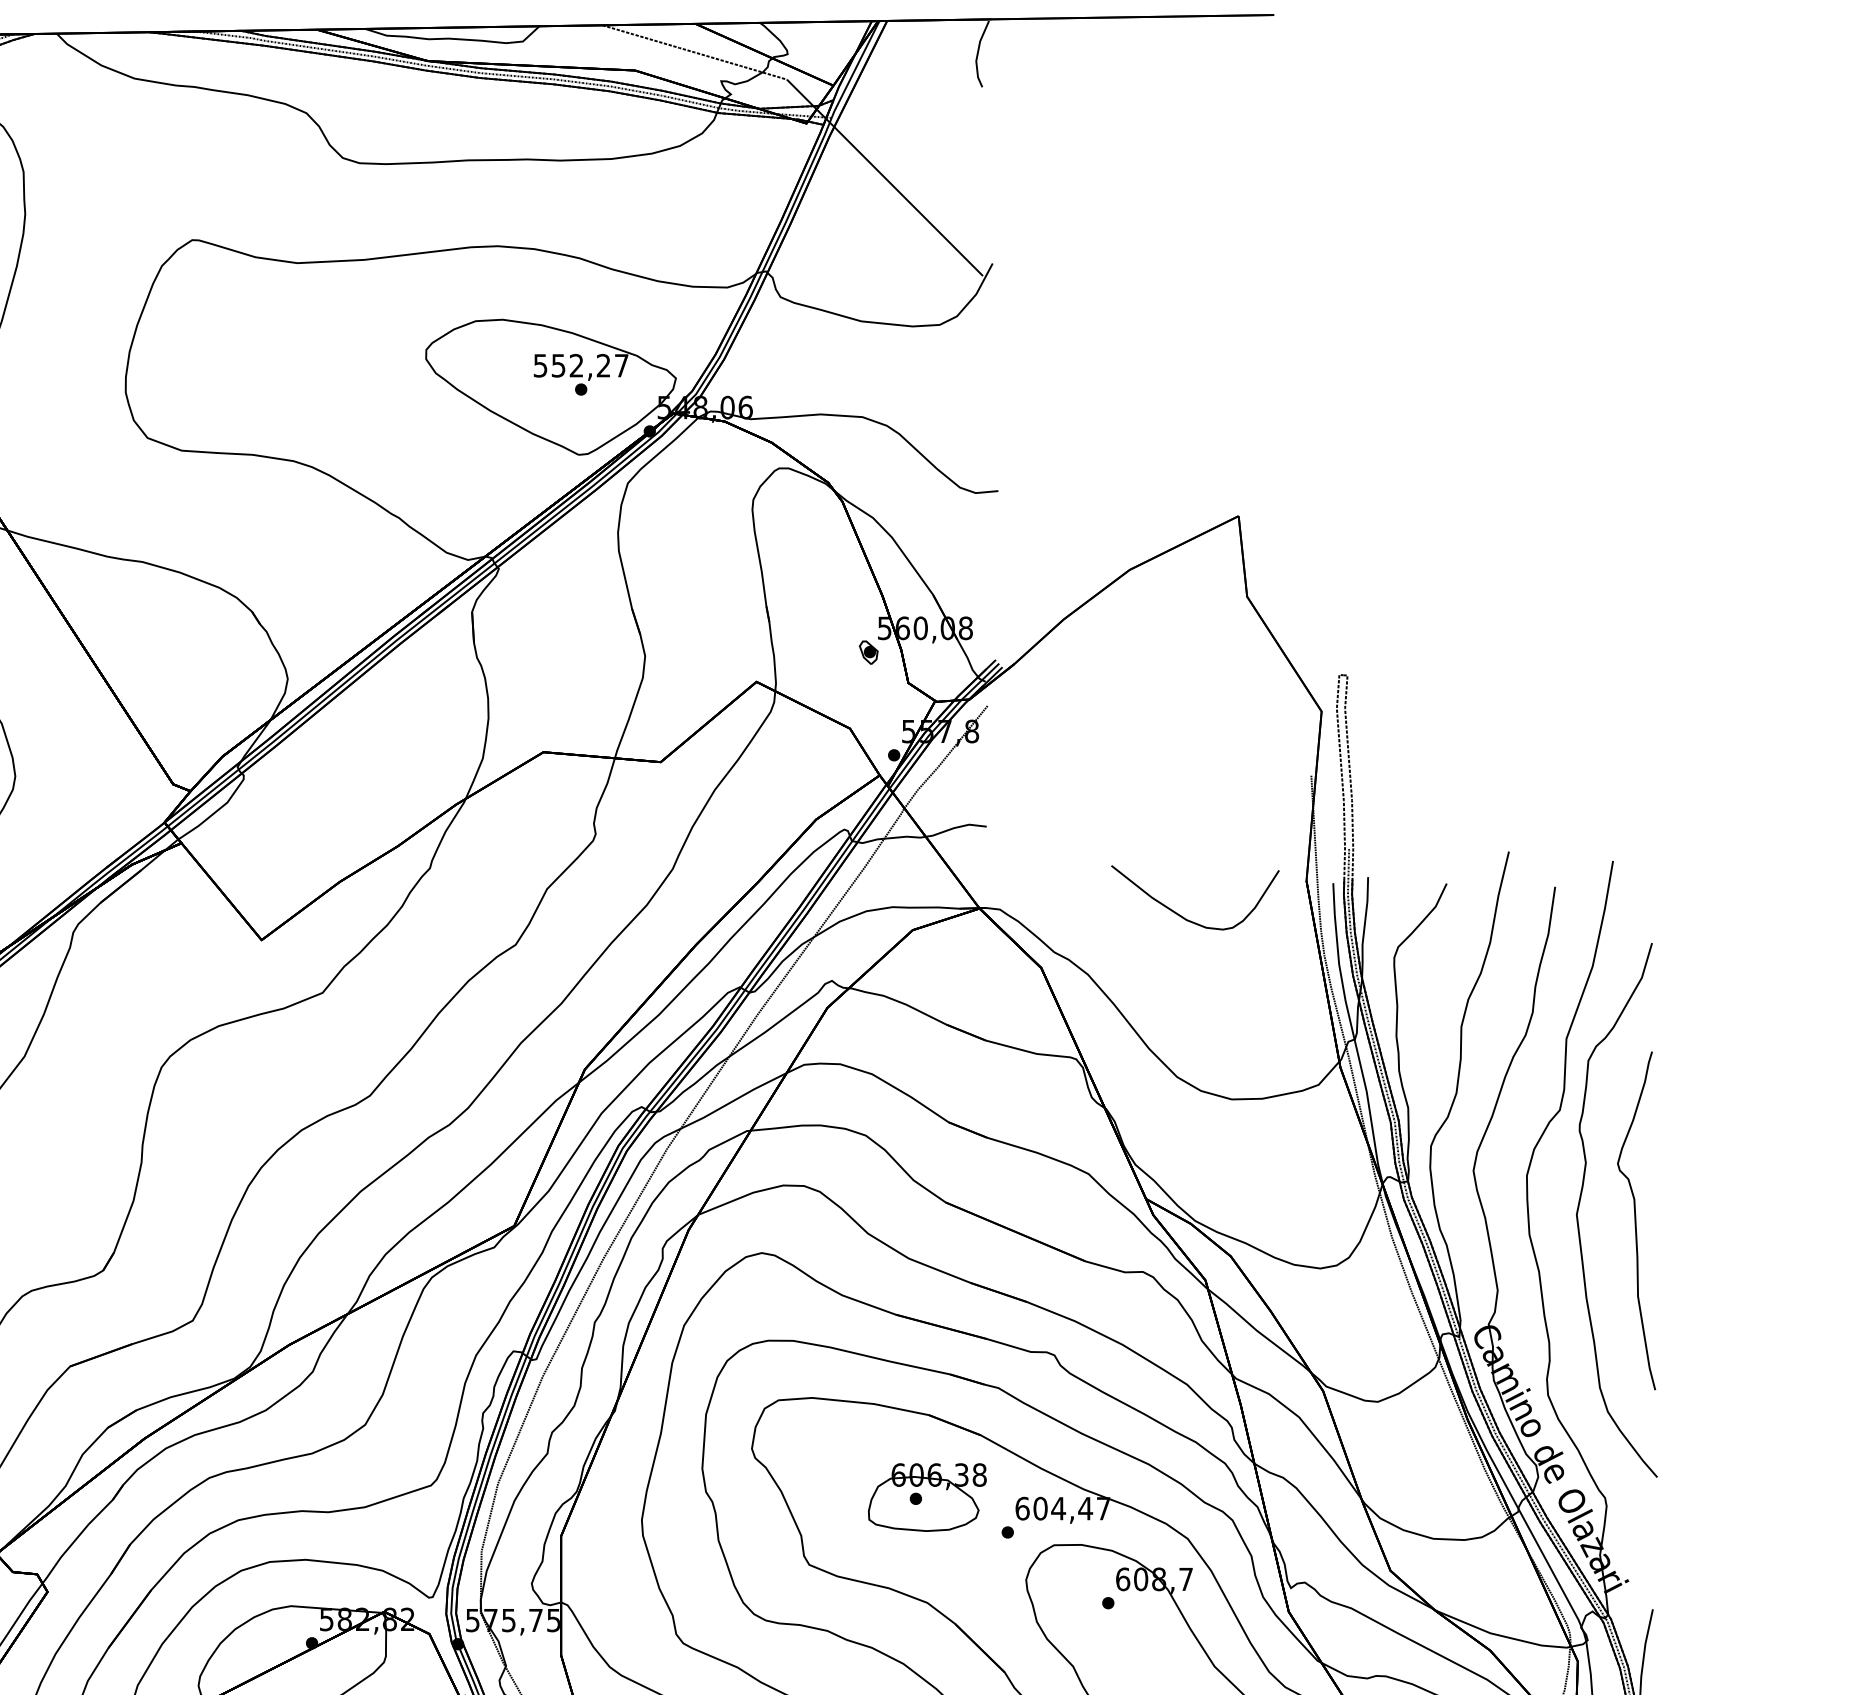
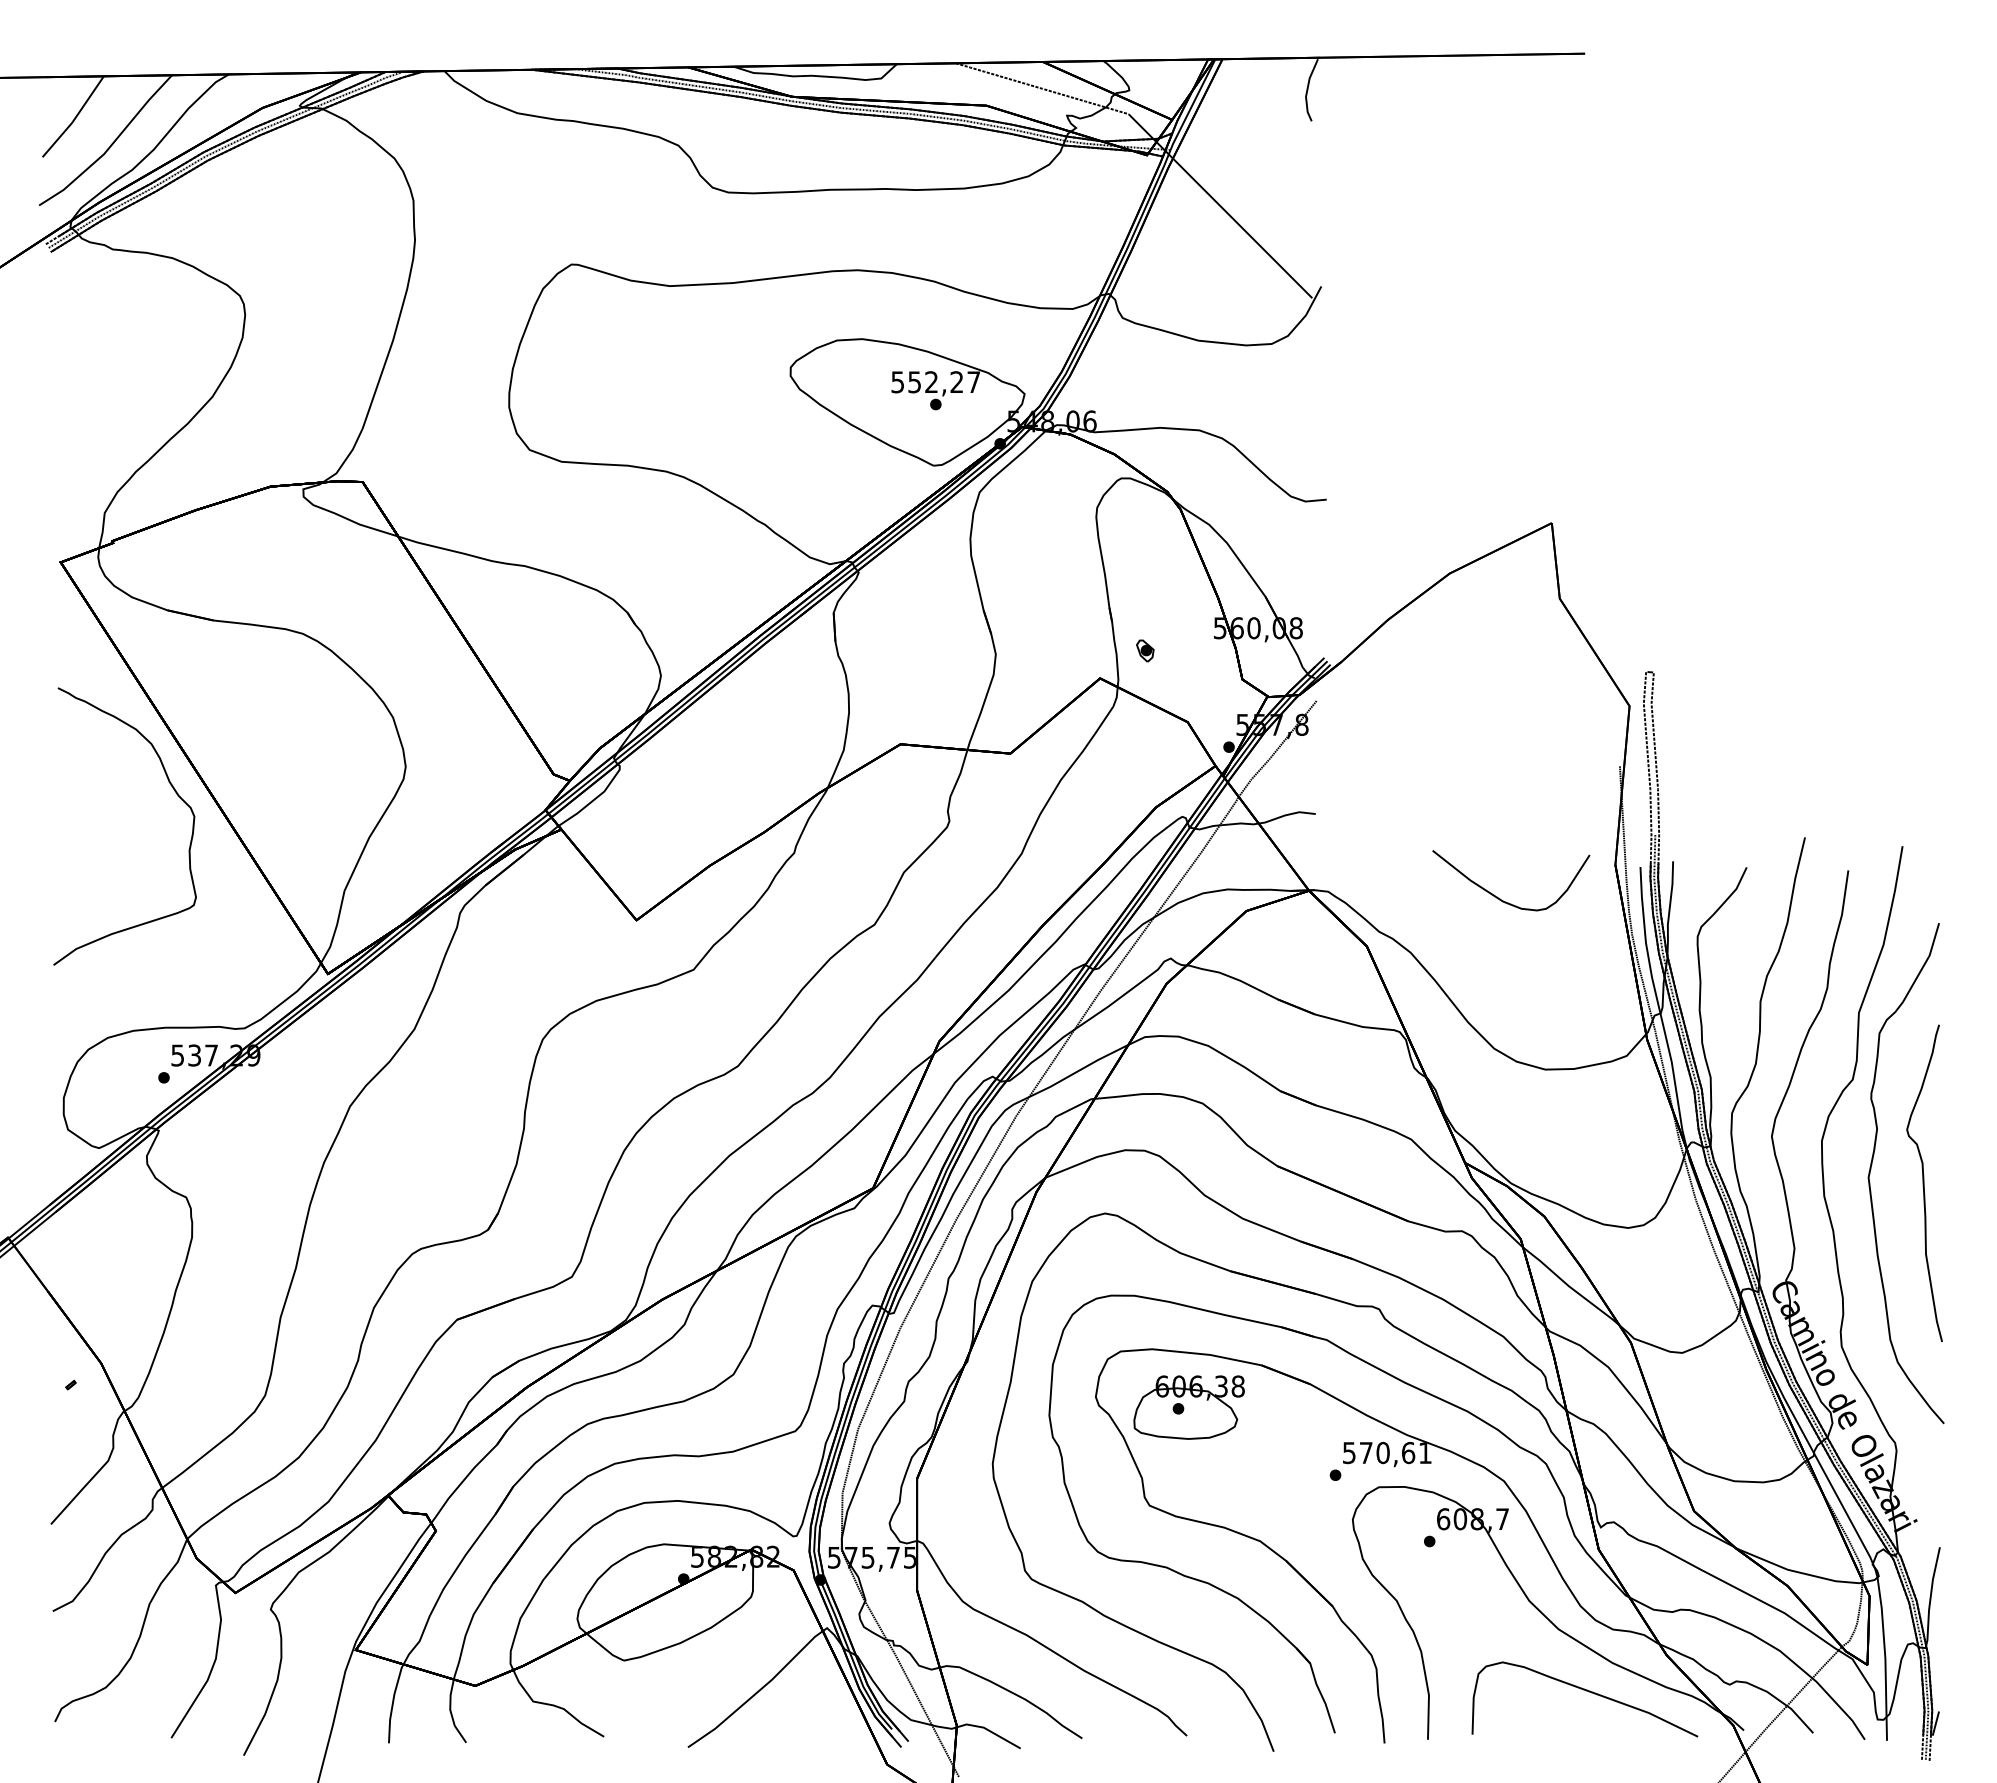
part: (868, 652) -> (1145, 650), moved
part: (926, 1497) -> (1188, 1407), moved
text: (1062, 1508) -> (1386, 1452), 604,47 -> 570,61

